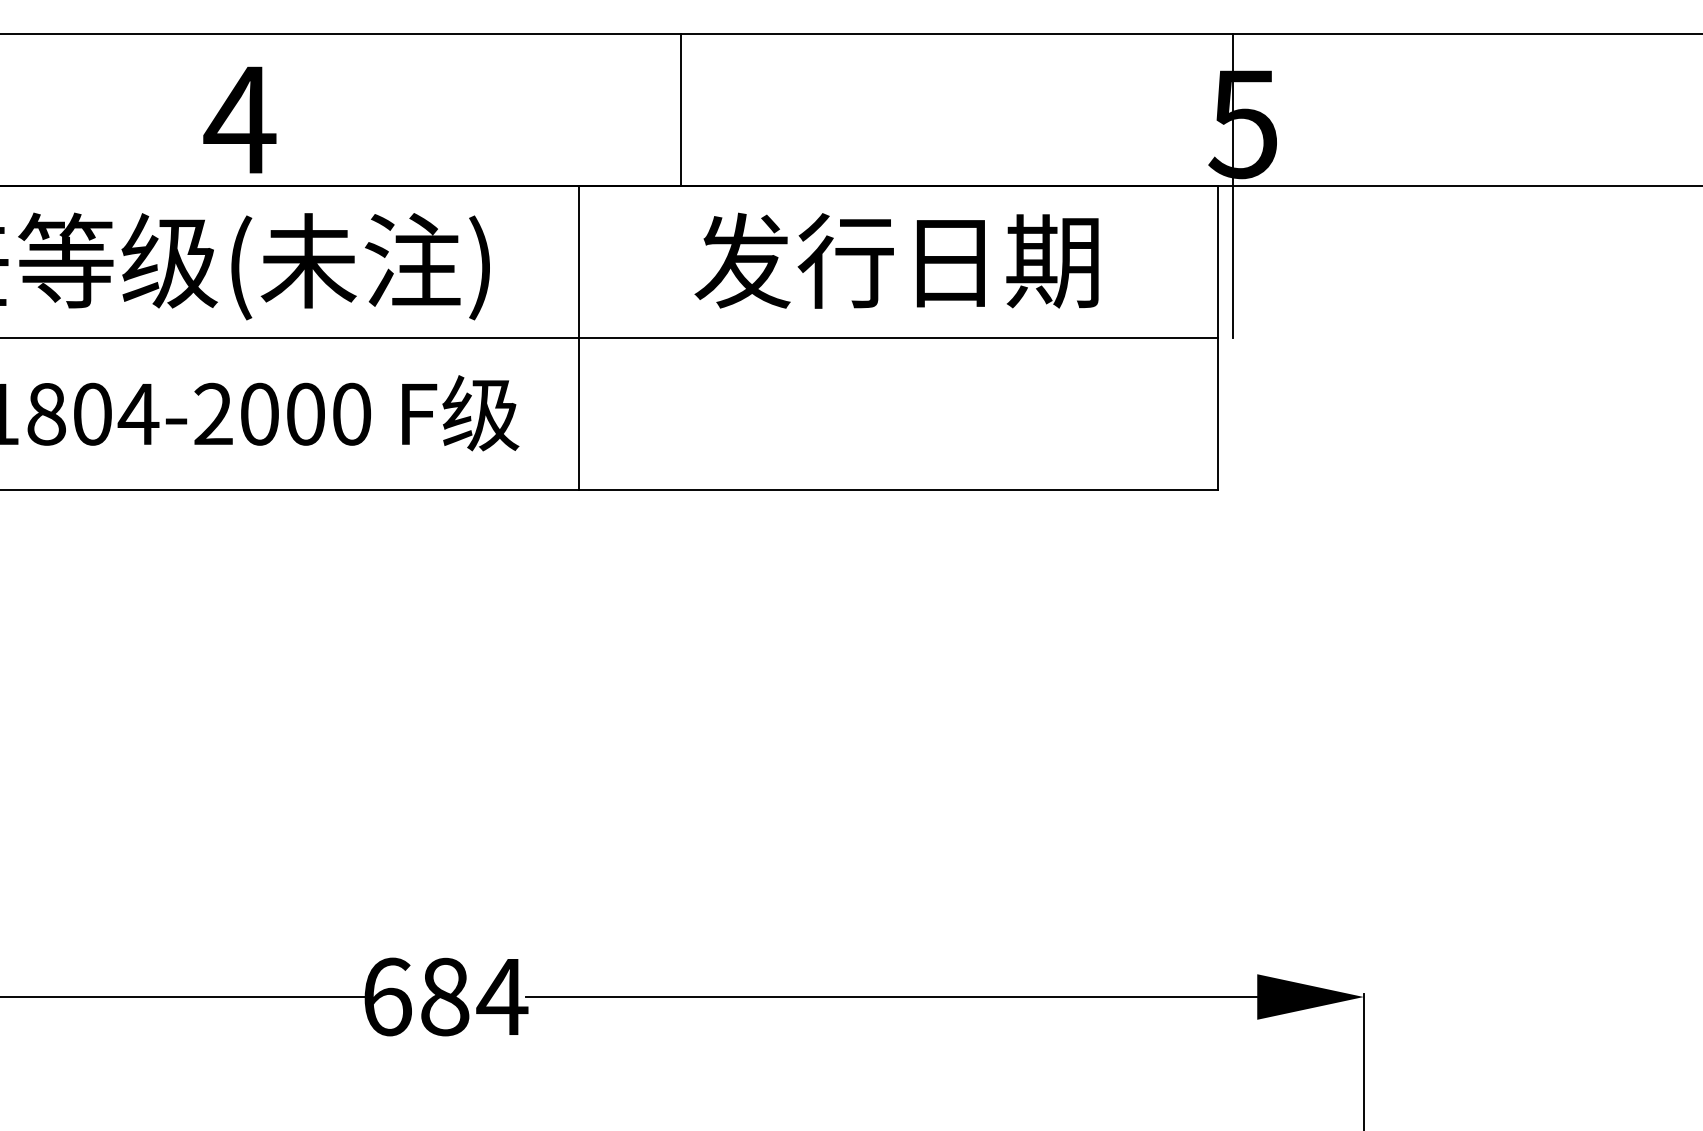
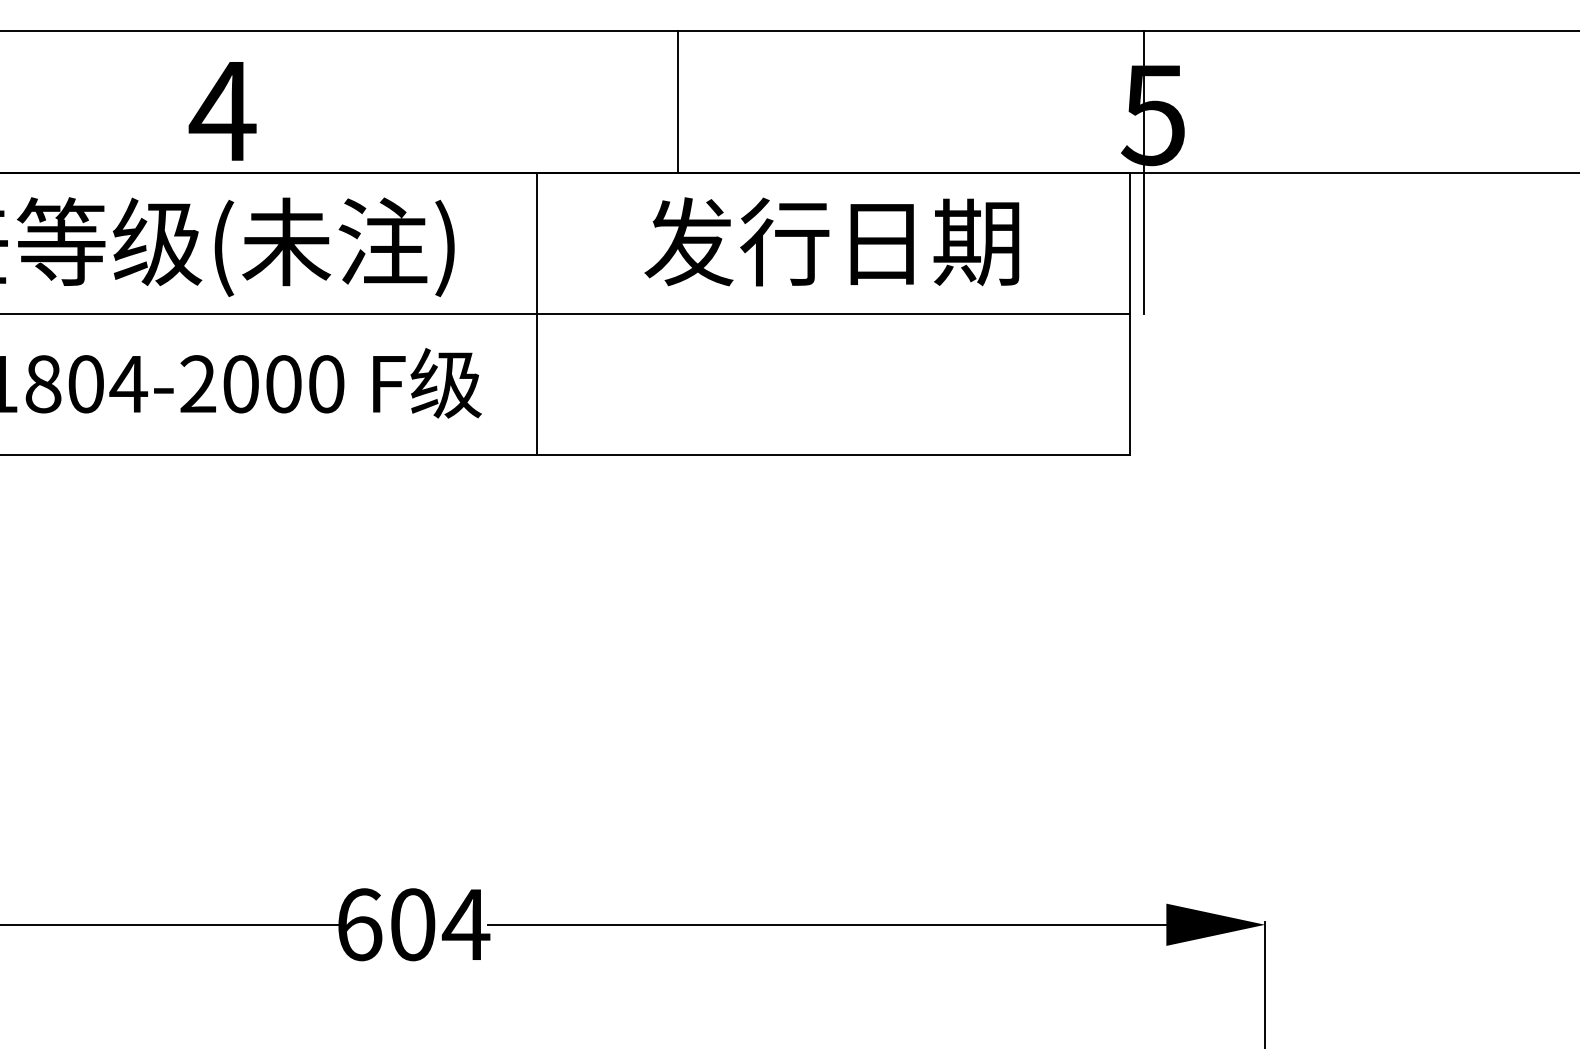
line: (681, 110) -> (678, 102), moved
text: (445, 996) -> (413, 924), 684 -> 604

